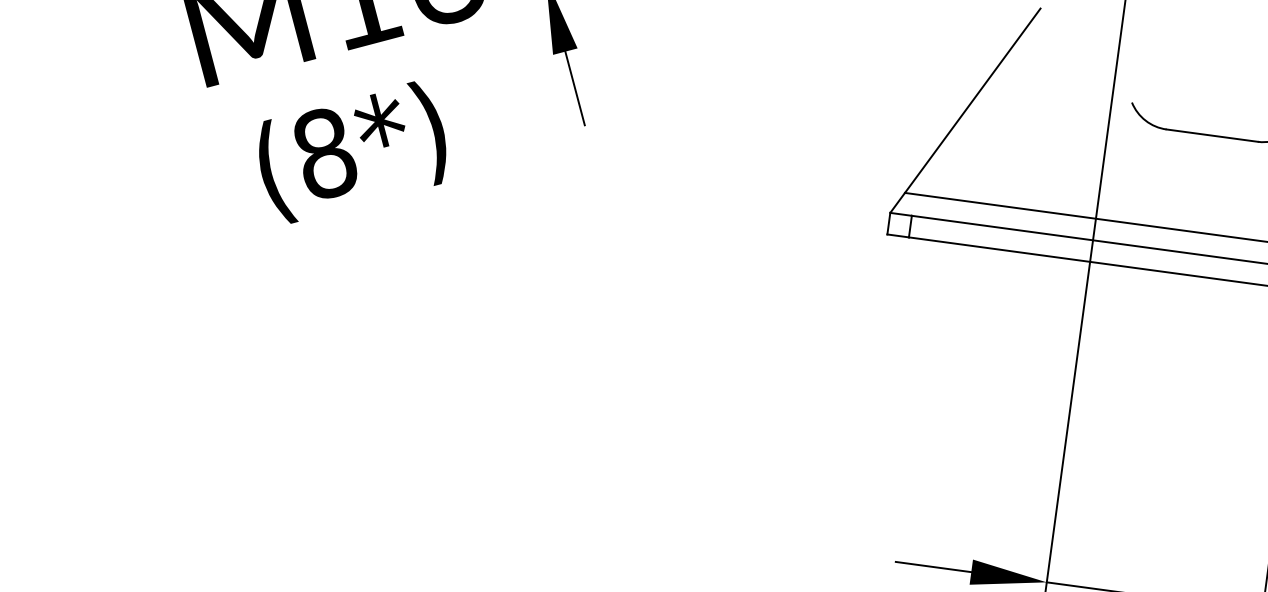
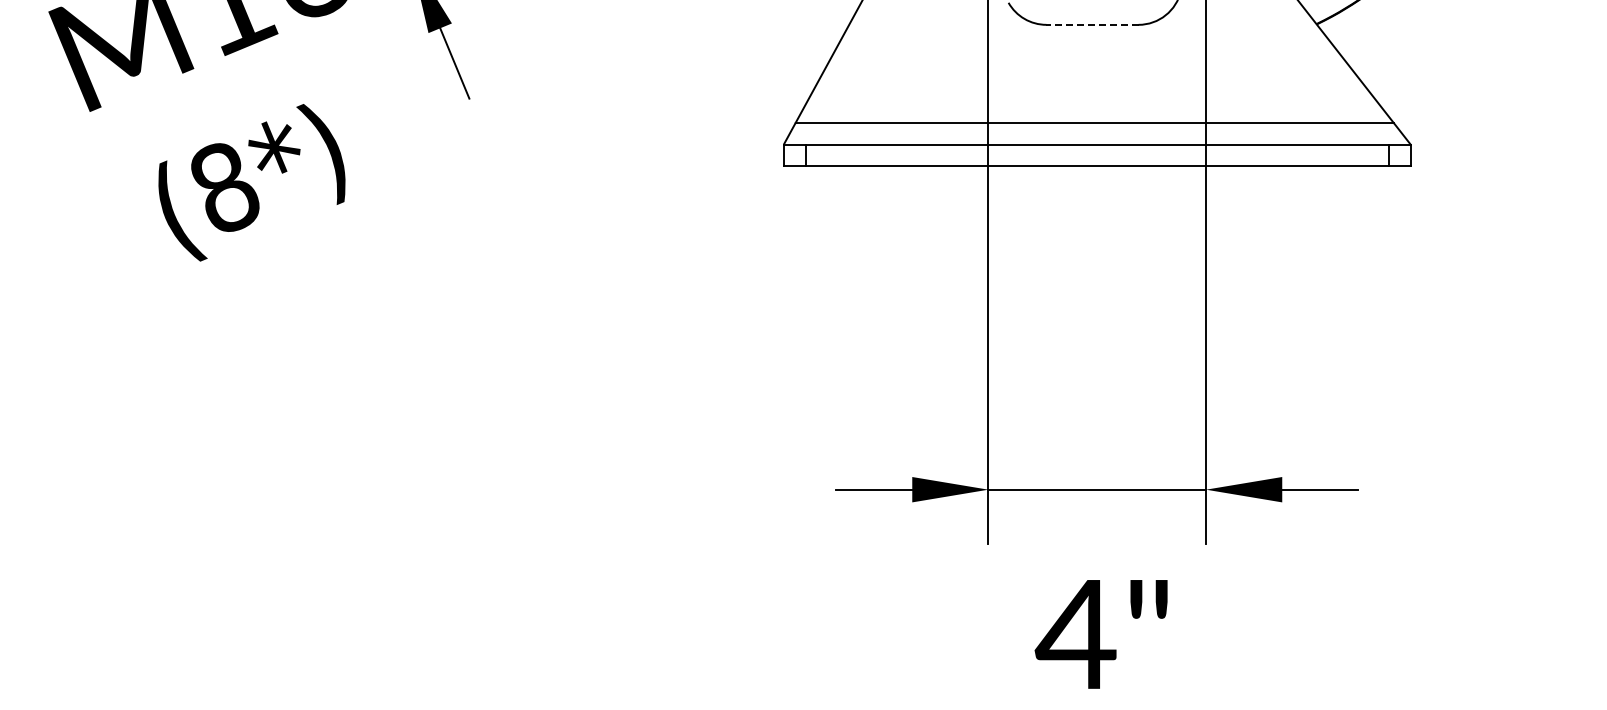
line: (1212, 135) -> (1092, 24), solid -> dashed
text: (352, 152) -> (251, 182), moved

